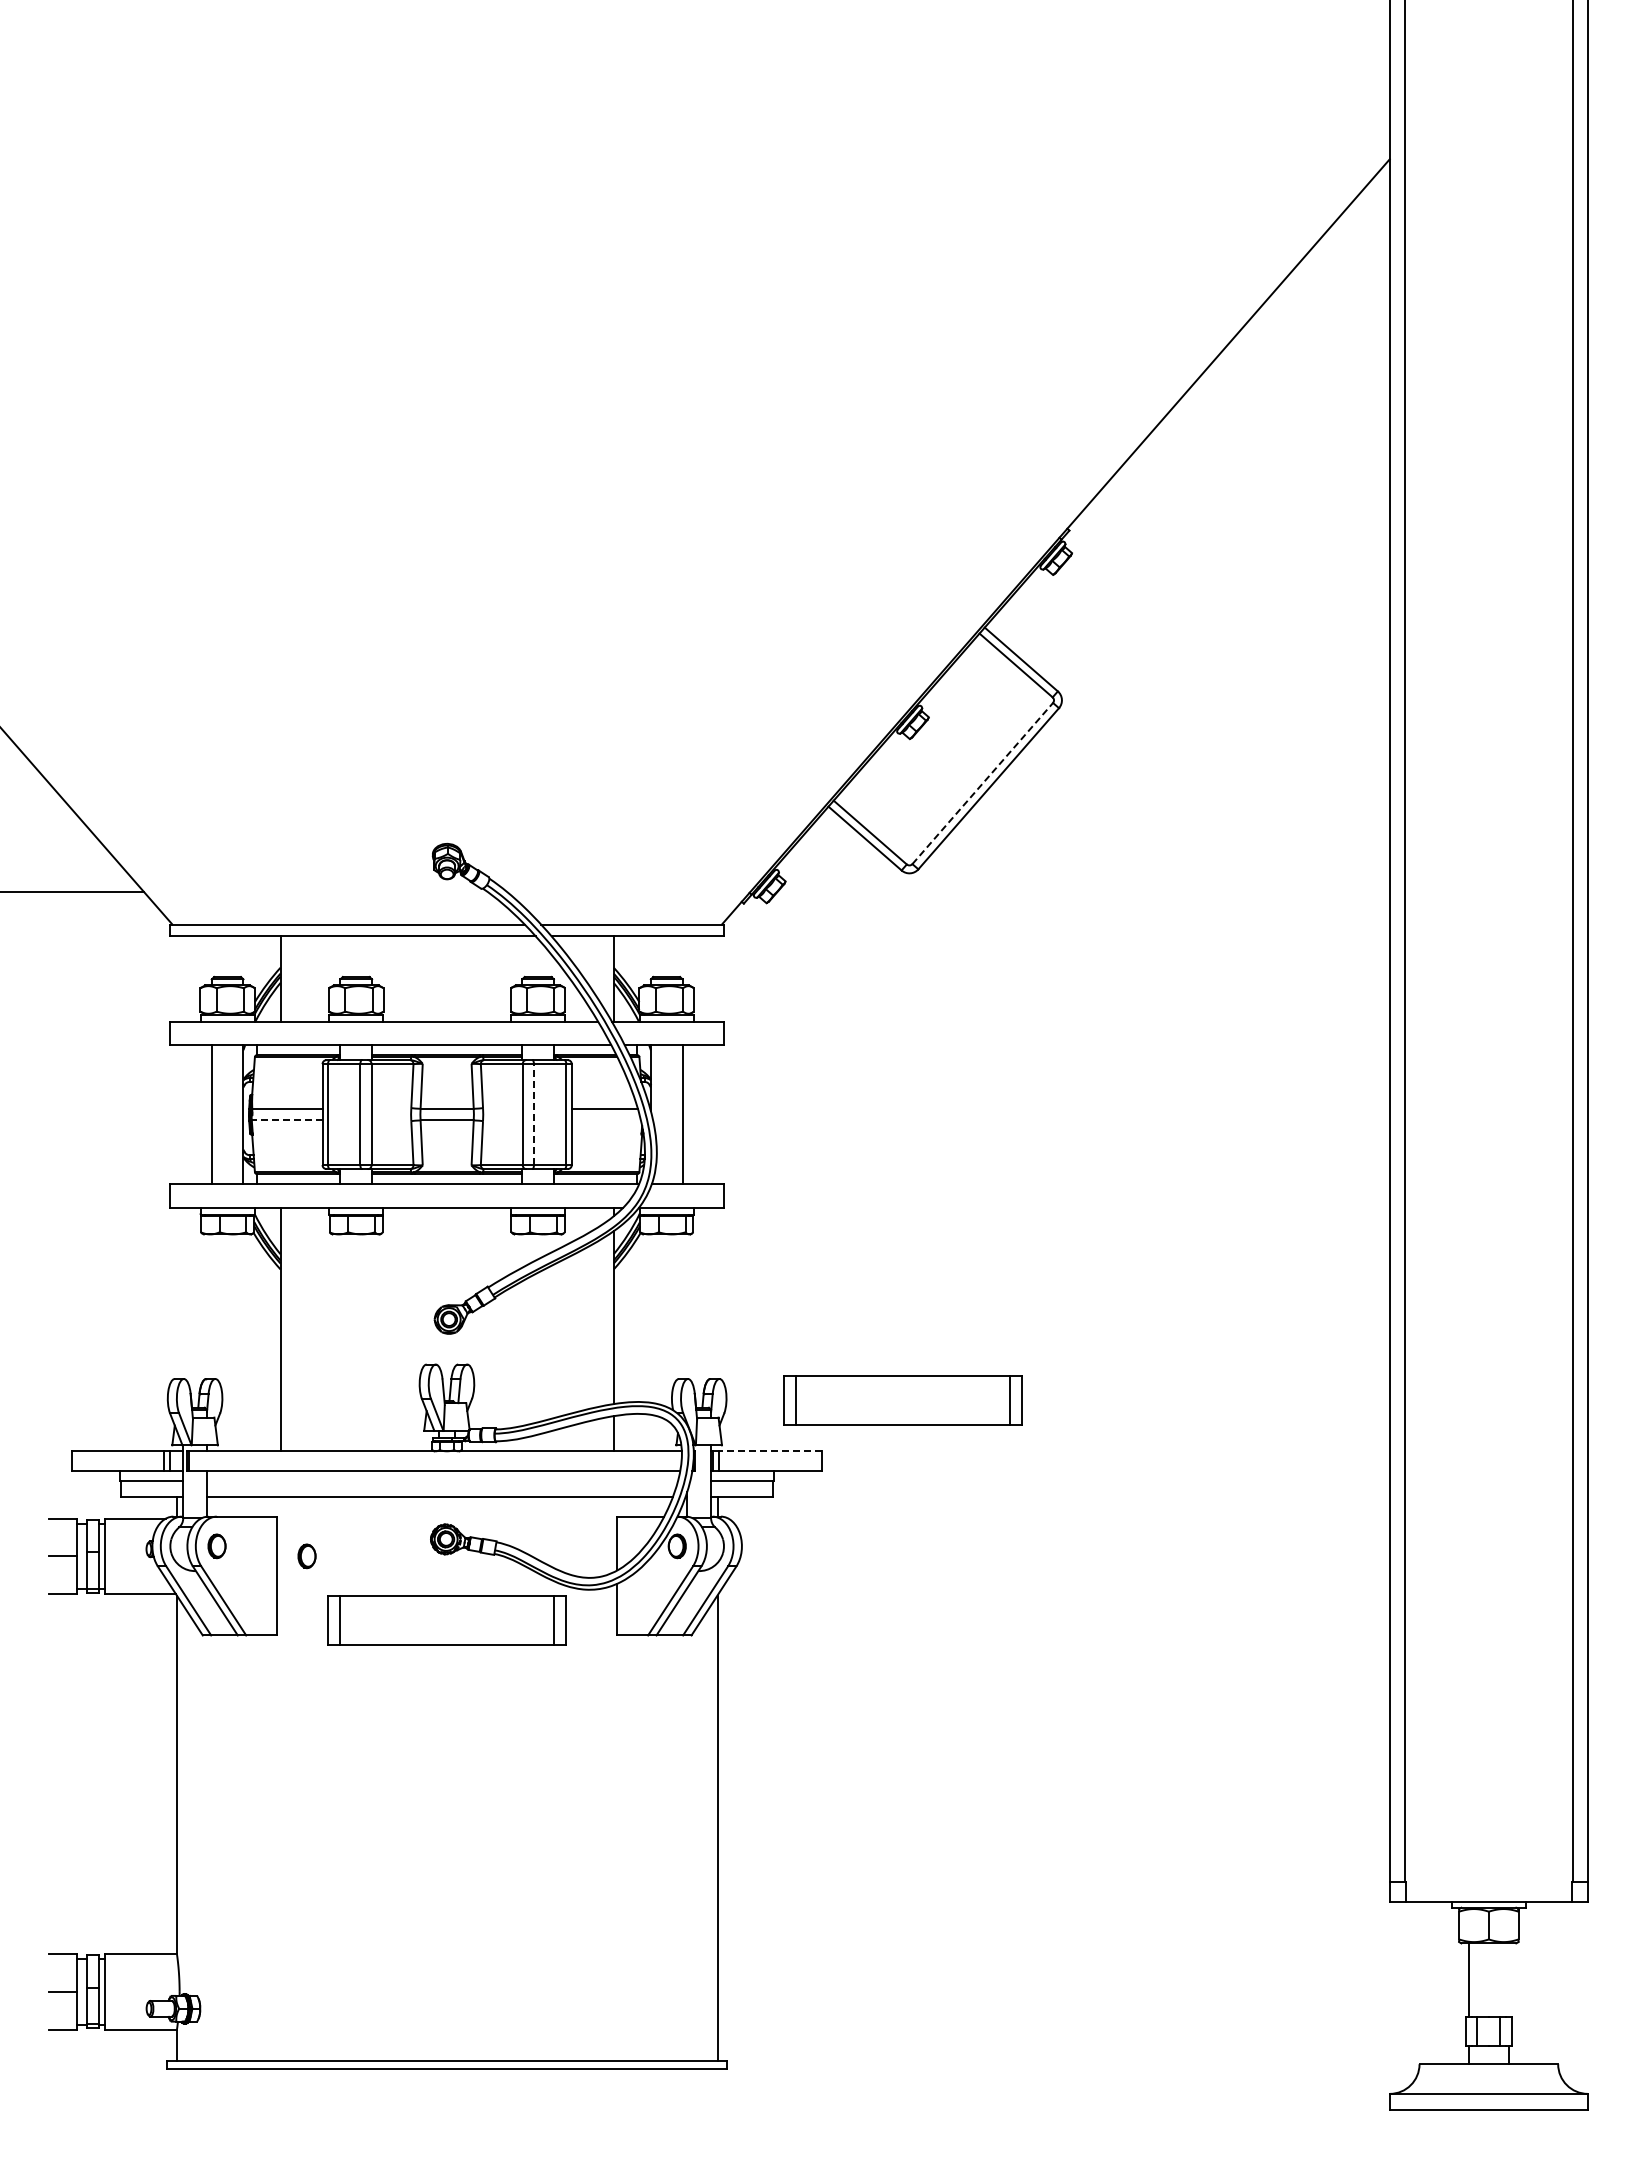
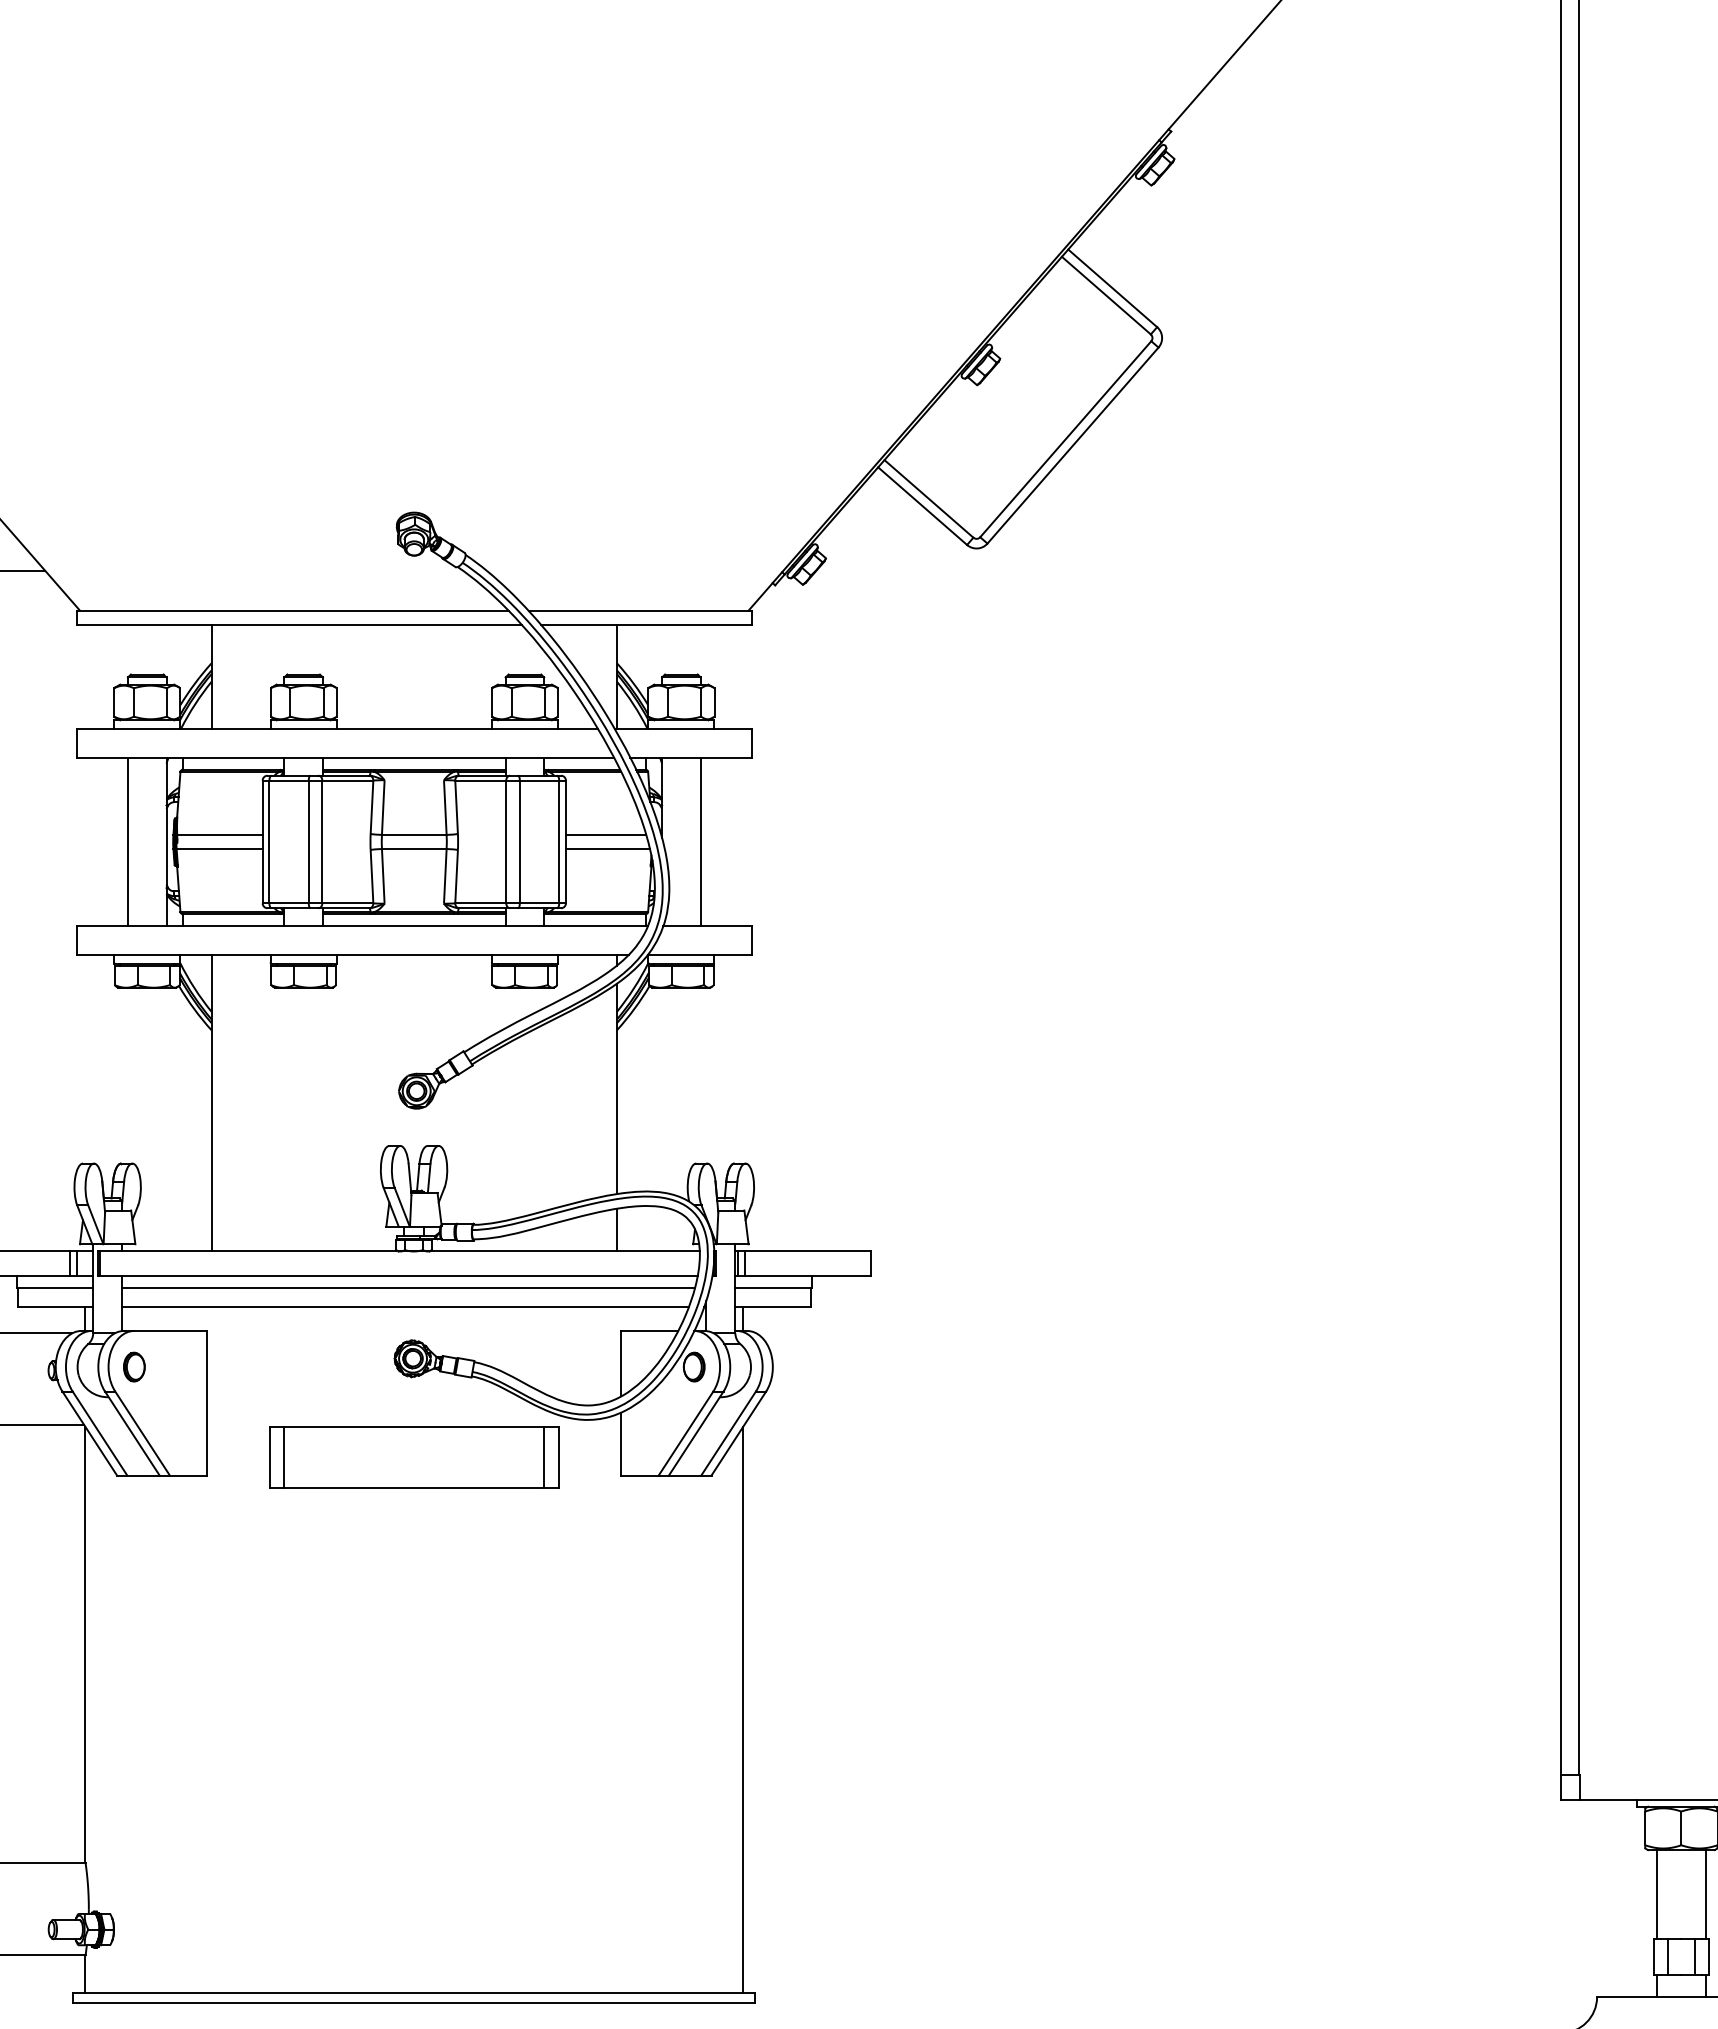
line: (982, 783) -> (1065, 439), dashed -> solid
line: (533, 1114) -> (519, 841), dashed -> solid
line: (286, 1120) -> (218, 849), dashed -> solid
line: (605, 1120) -> (606, 849), added
part: (902, 1400) -> (968, 1189), removed
line: (770, 1451) -> (807, 1251), dashed -> solid
line: (442, 1480) -> (408, 1287), added
part: (306, 1556) -> (243, 1379), removed
line: (1508, 1979) -> (1705, 1894), added

